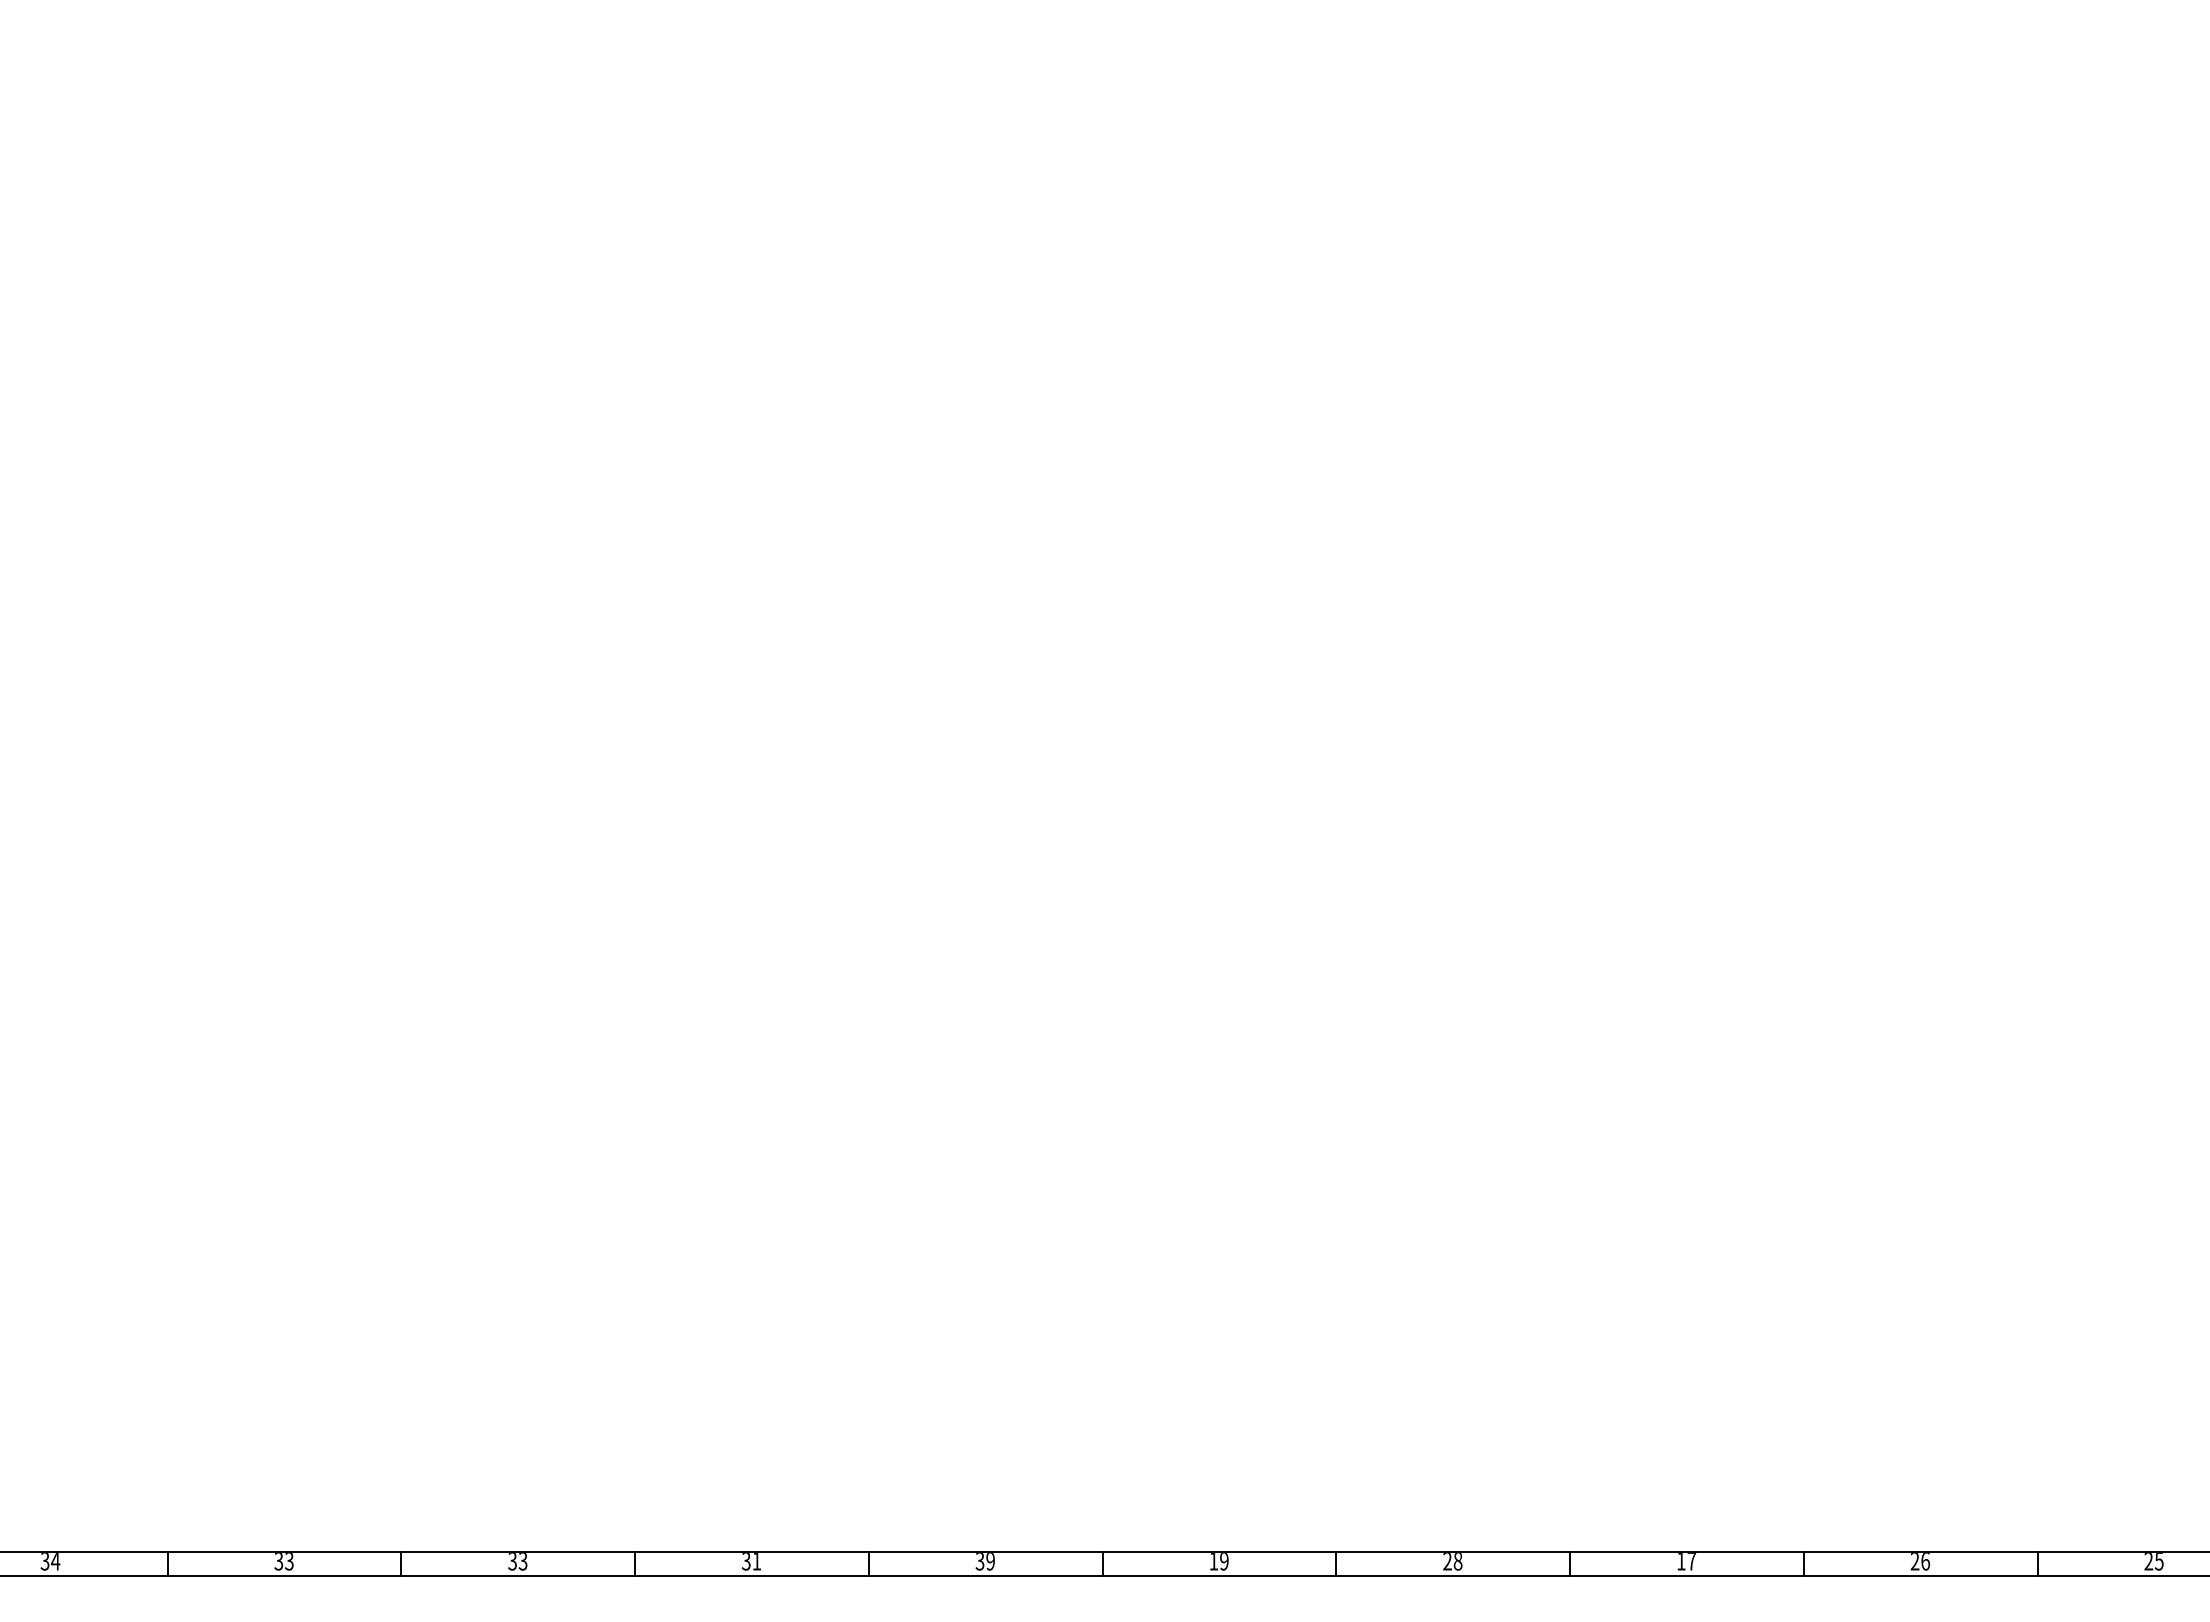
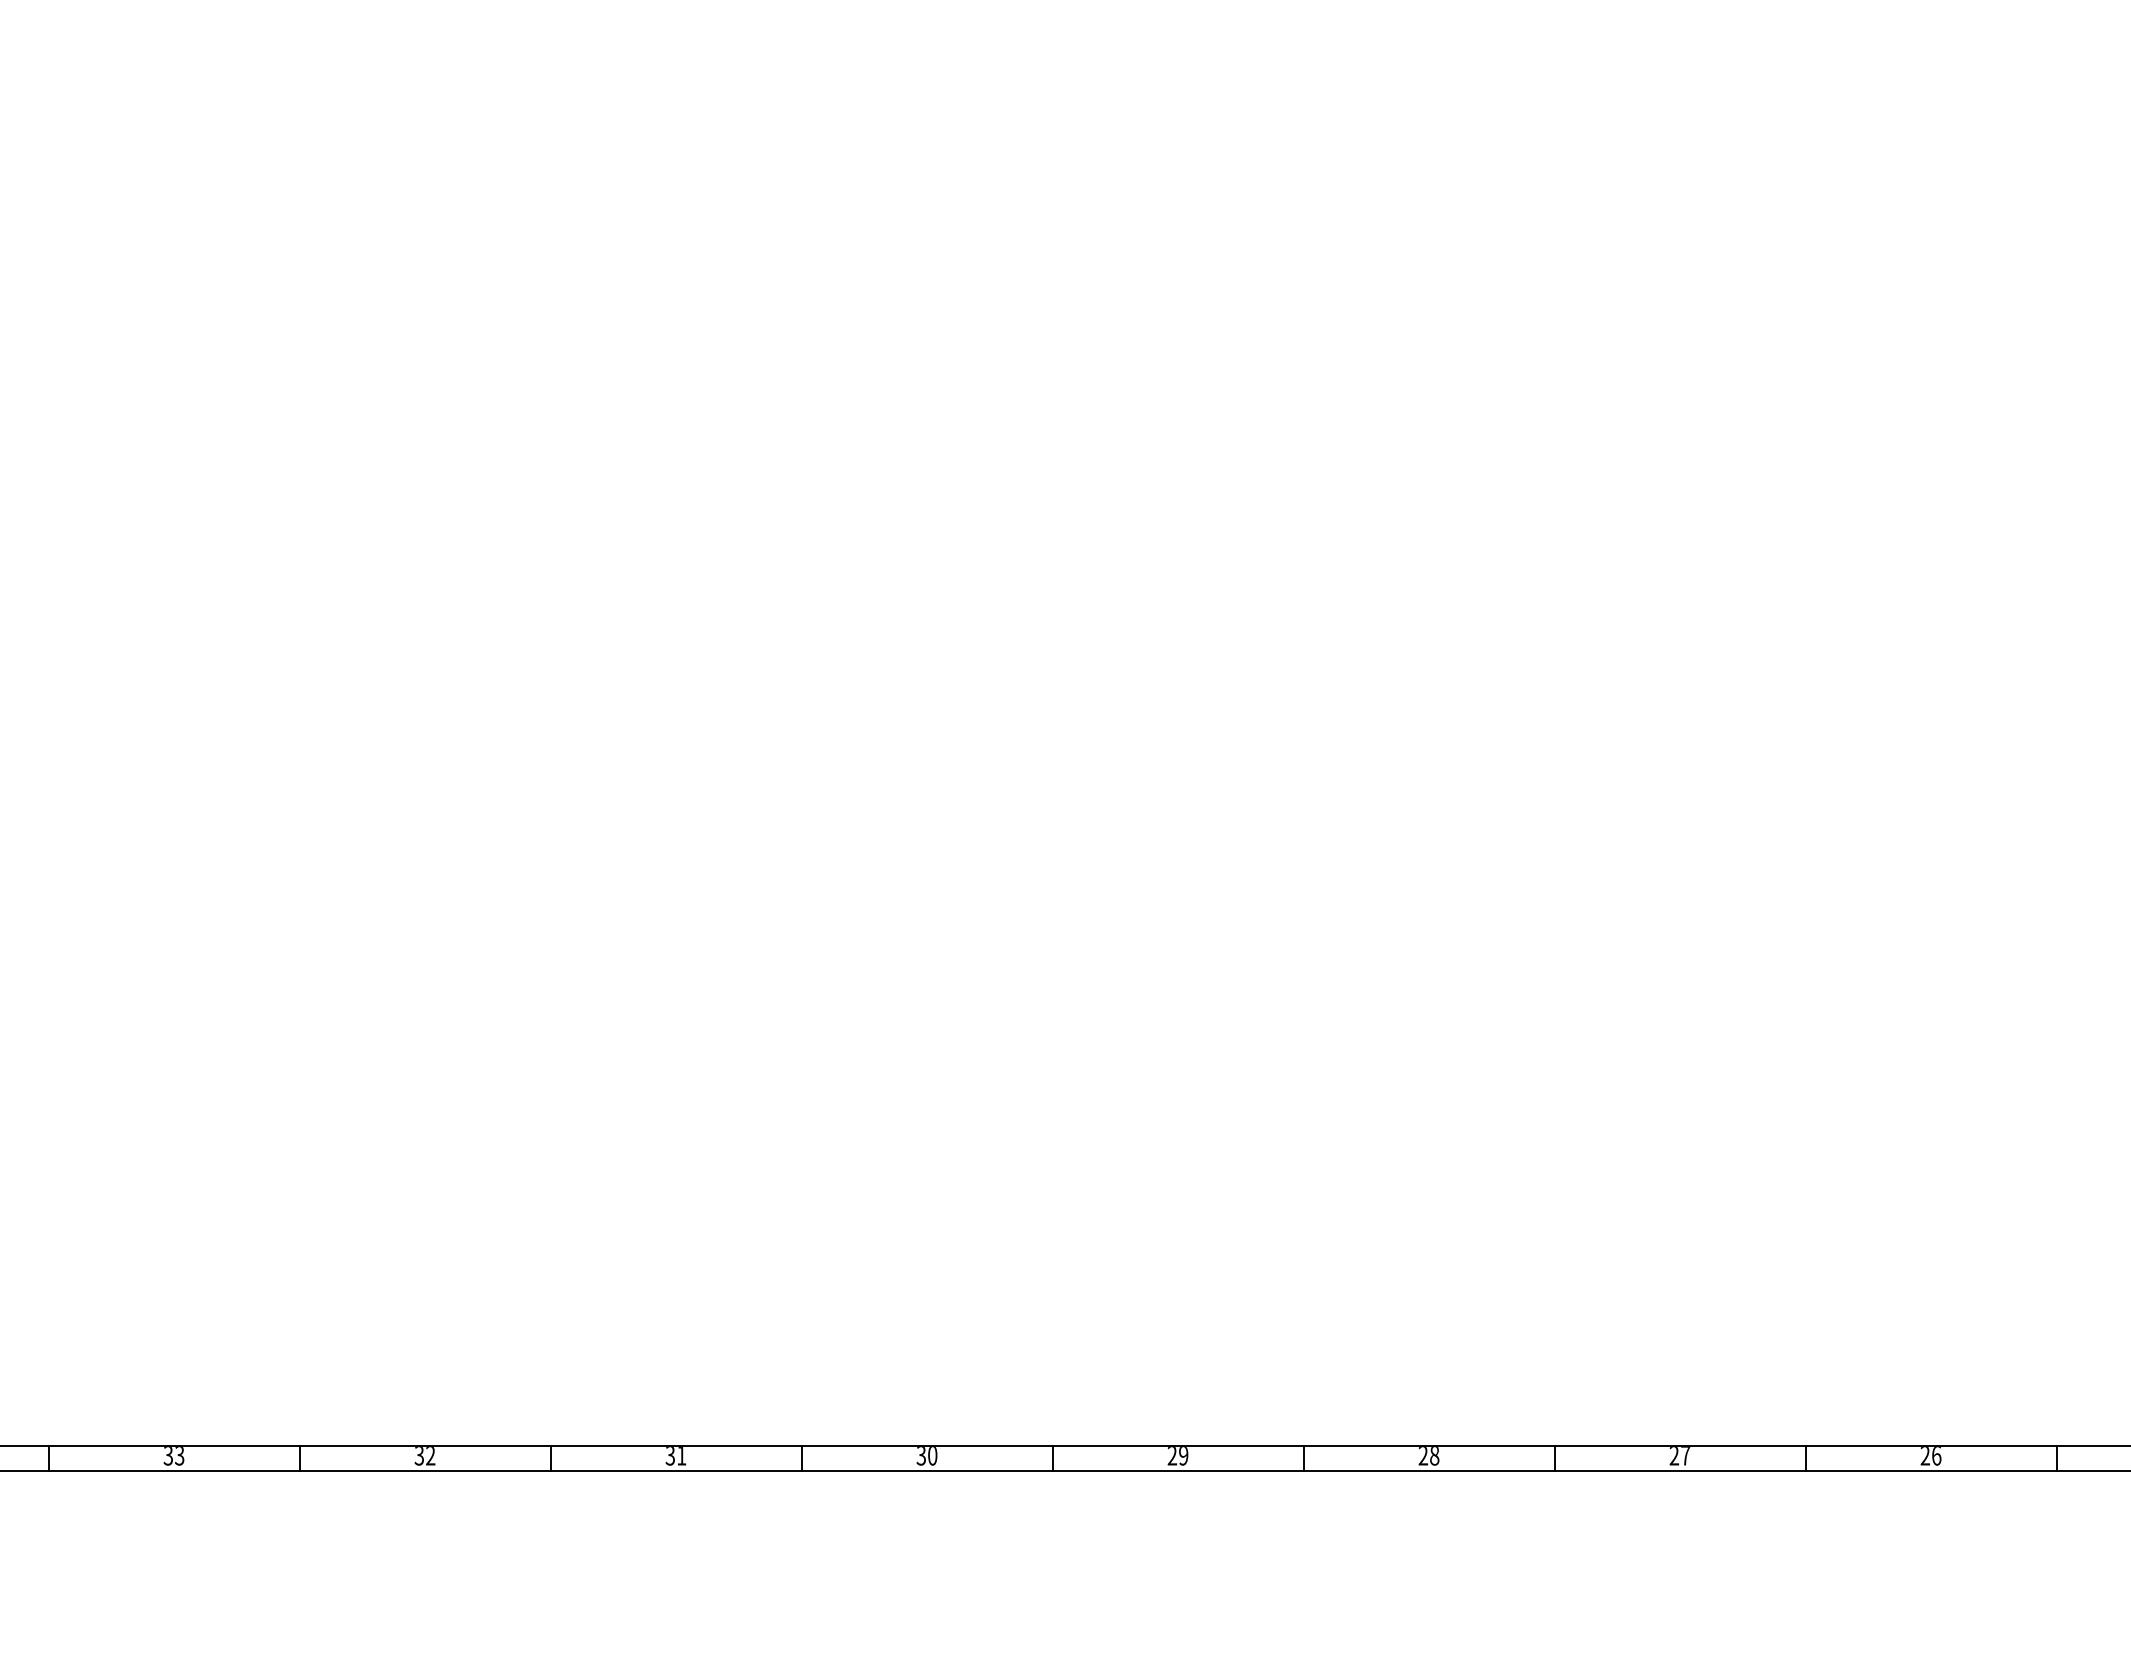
text: (522, 1561) -> (430, 1455), 33 -> 32
text: (990, 1561) -> (932, 1455), 39 -> 30
text: (1213, 1561) -> (1172, 1455), 19 -> 29
text: (1681, 1561) -> (1674, 1455), 17 -> 27

